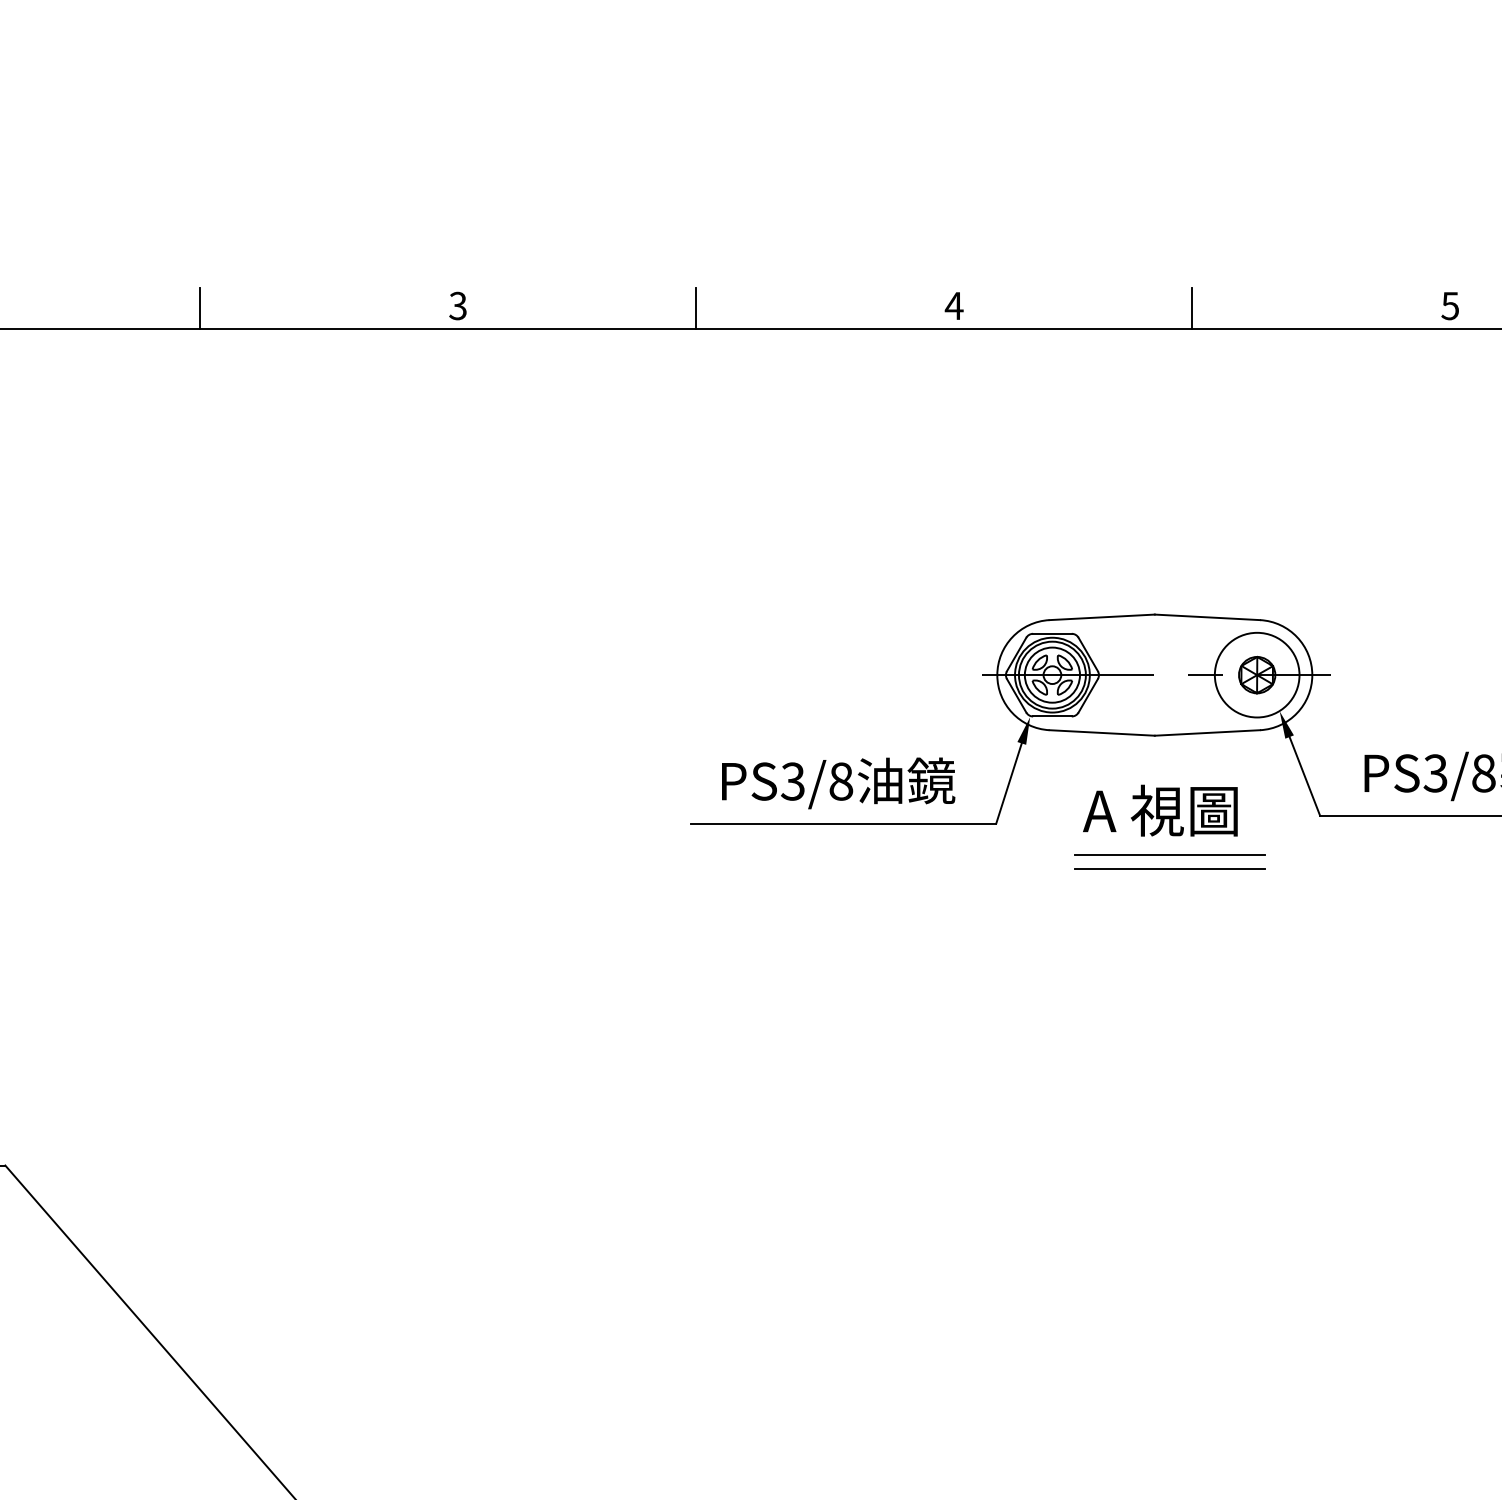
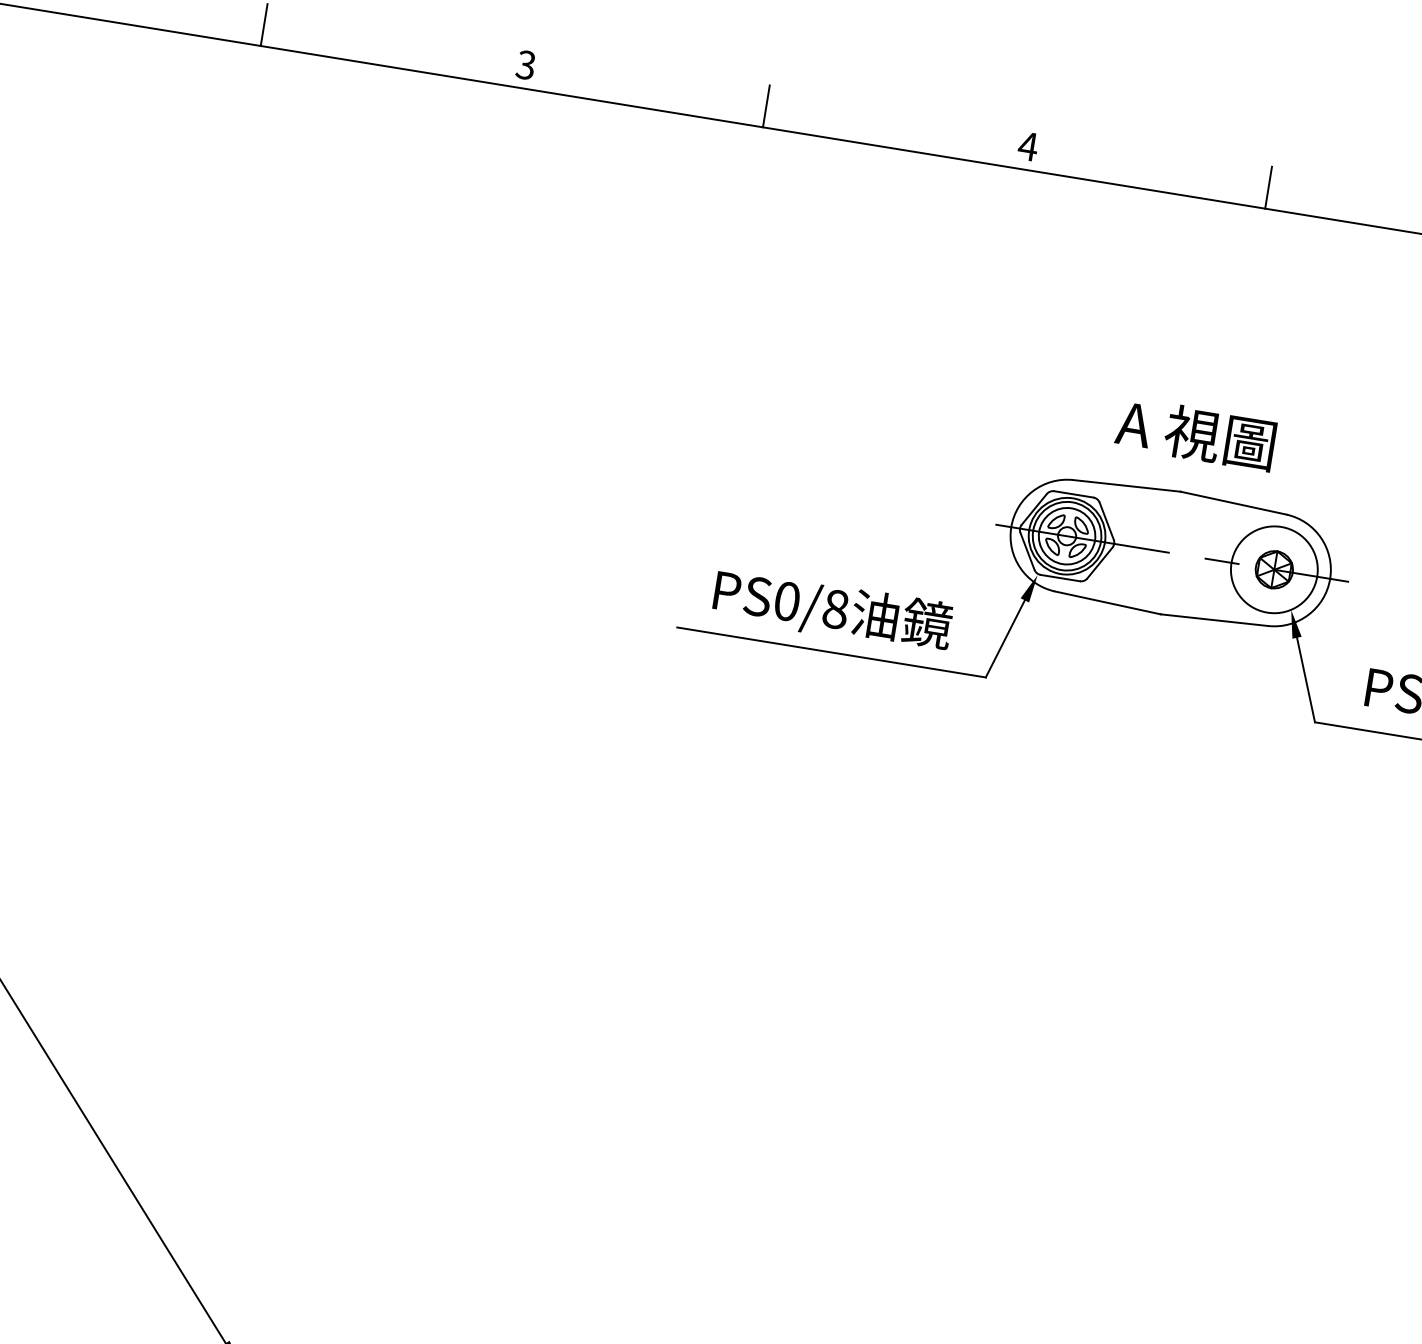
text: (792, 781) -> (786, 601), PS3/8 -> PS0/8
text: (1160, 810) -> (1195, 433), moved
line: (1169, 855) -> (1156, 738), removed
line: (1169, 869) -> (1153, 752), removed

